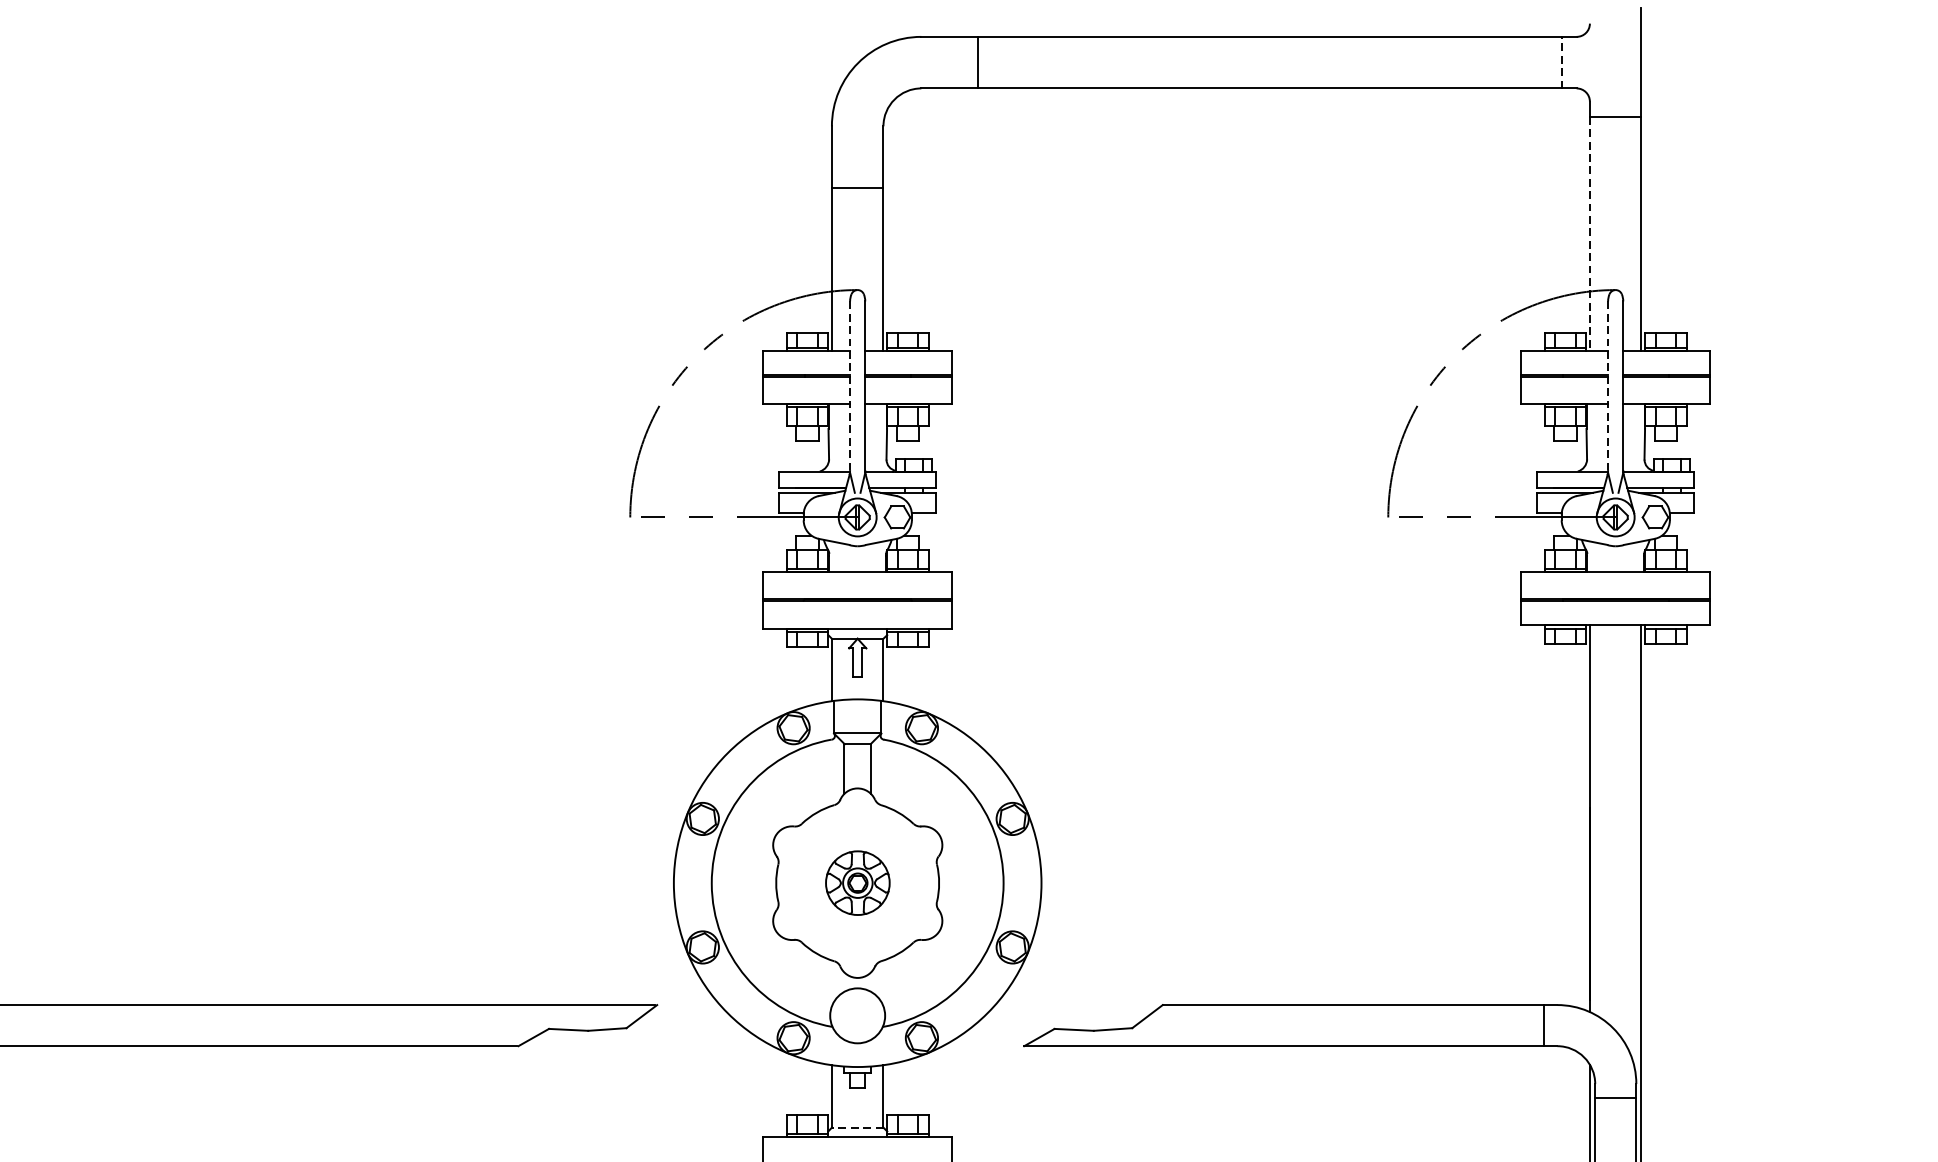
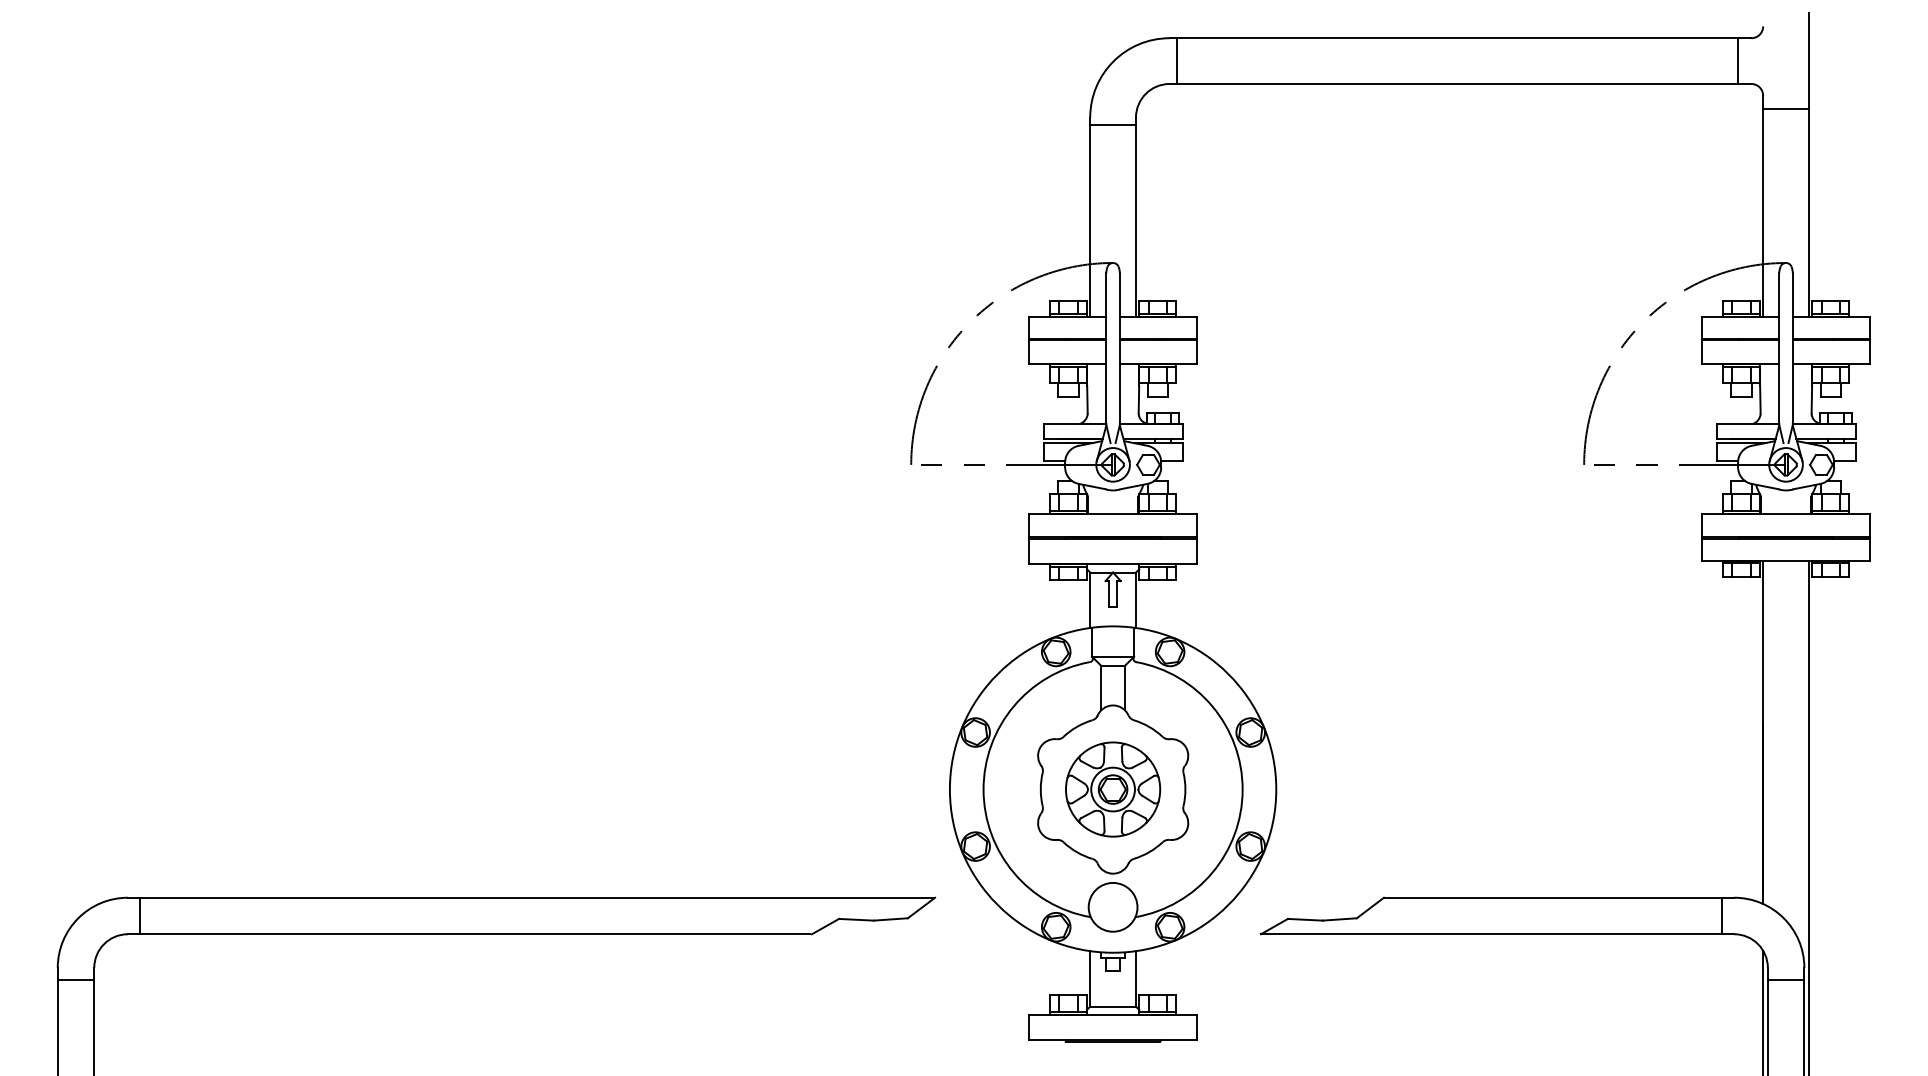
line: (978, 61) -> (1177, 60), moved
line: (1561, 63) -> (1737, 61), dashed -> solid
line: (857, 188) -> (1112, 125), moved
line: (1590, 234) -> (1763, 213), dashed -> solid
line: (850, 385) -> (1106, 347), dashed -> solid
line: (1608, 385) -> (1779, 347), dashed -> solid
part: (858, 883) -> (1113, 789), size x1.67
line: (858, 1127) -> (1113, 1006), dashed -> solid

